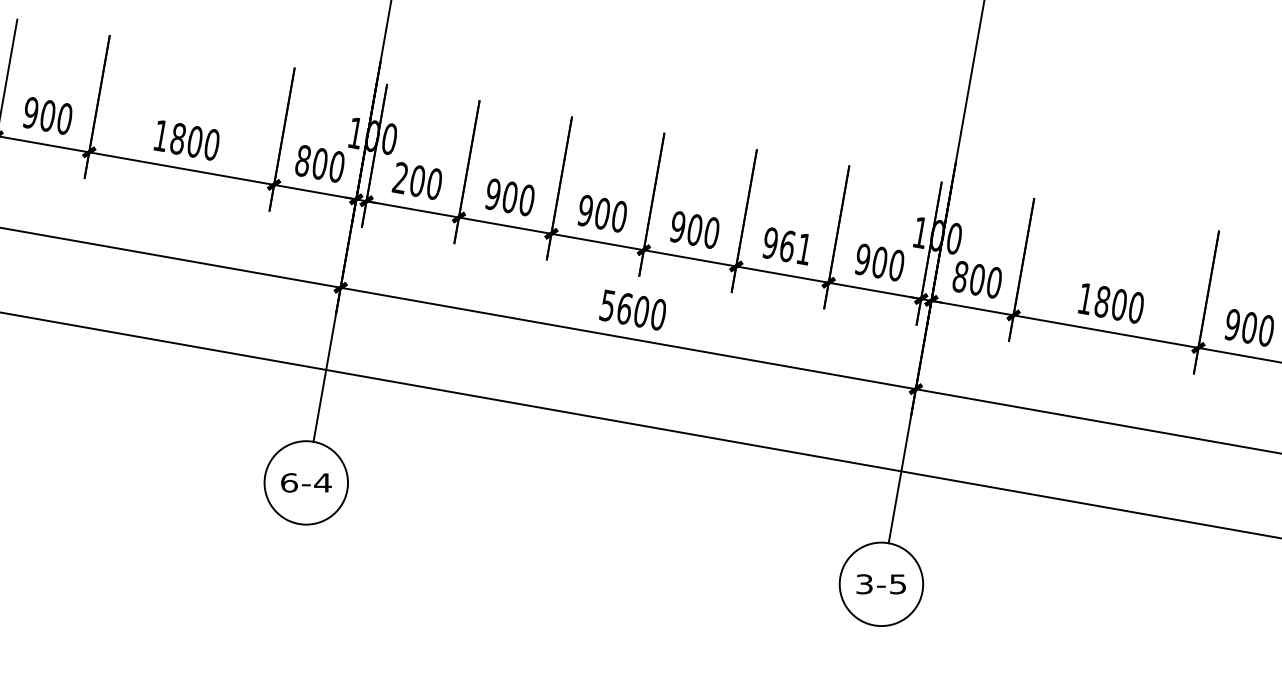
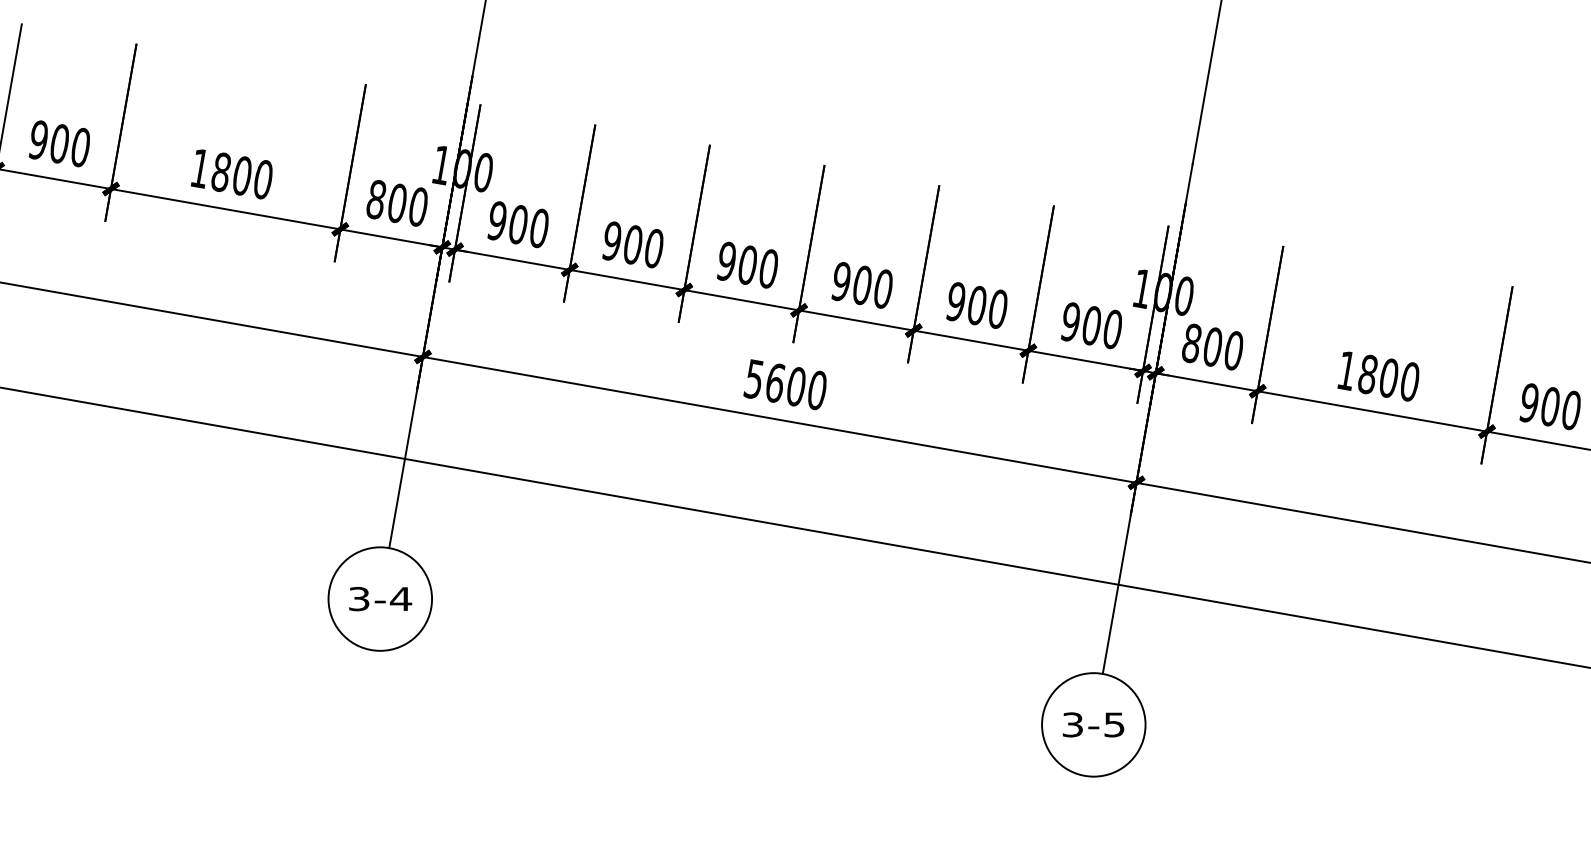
text: (399, 178) -> (496, 221), 200 -> 900
text: (795, 247) -> (987, 307), 961 -> 900
text: (289, 482) -> (359, 598), 6-4 -> 3-4

